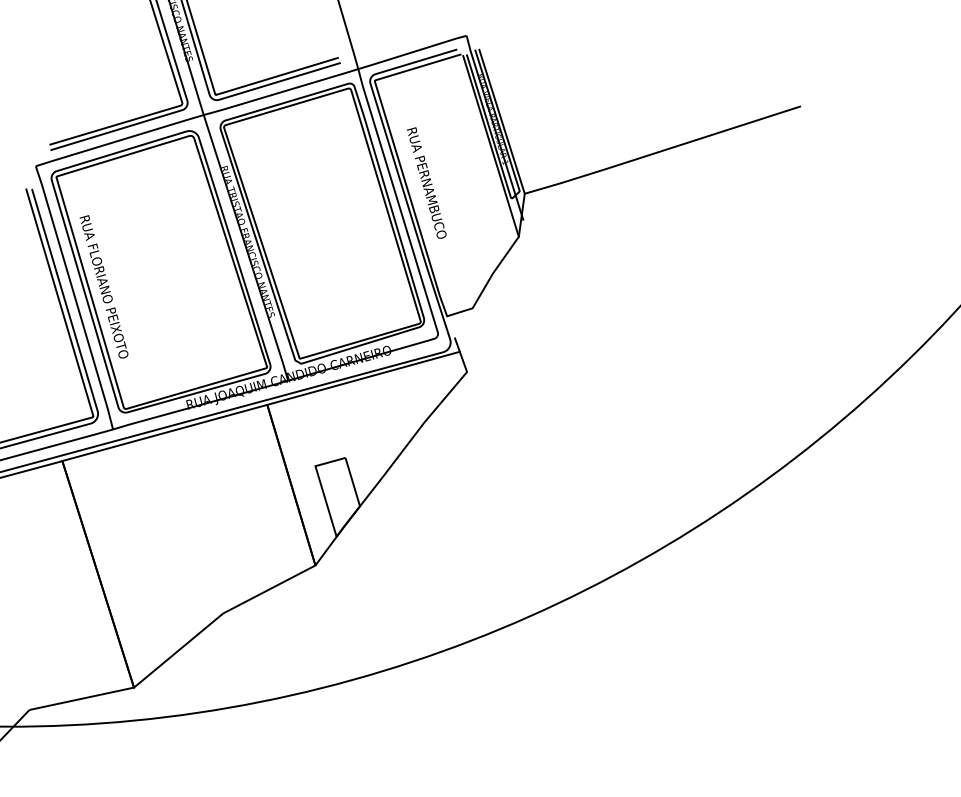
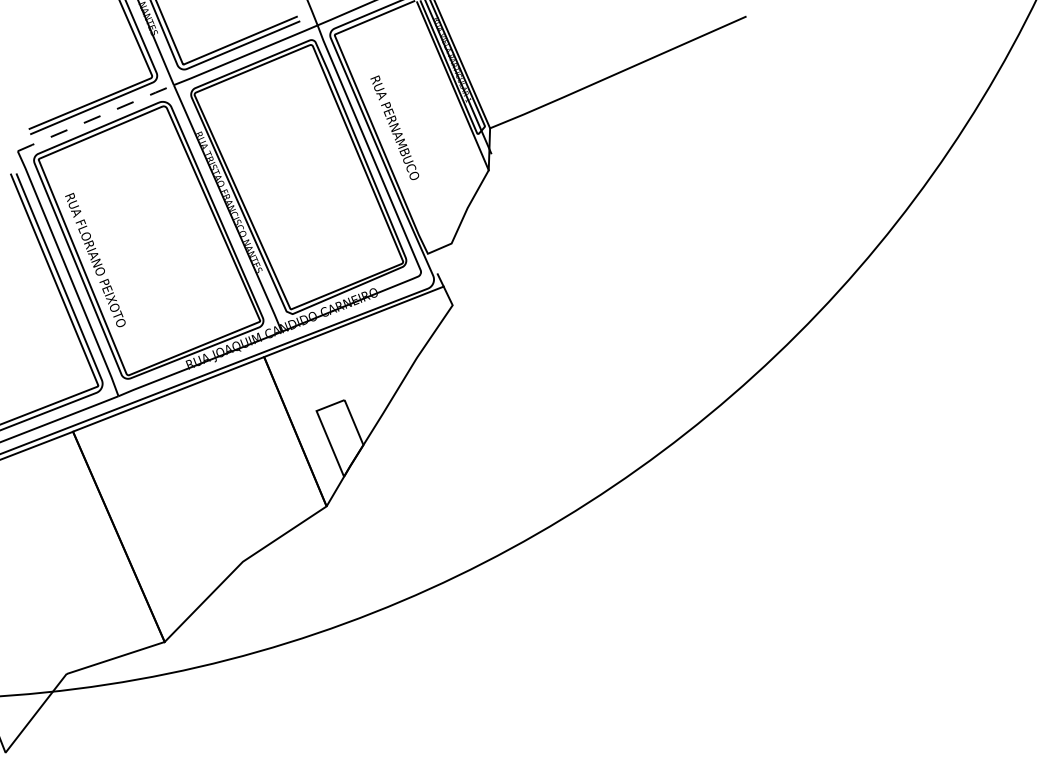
line: (120, 140) -> (96, 117), solid -> dashed

